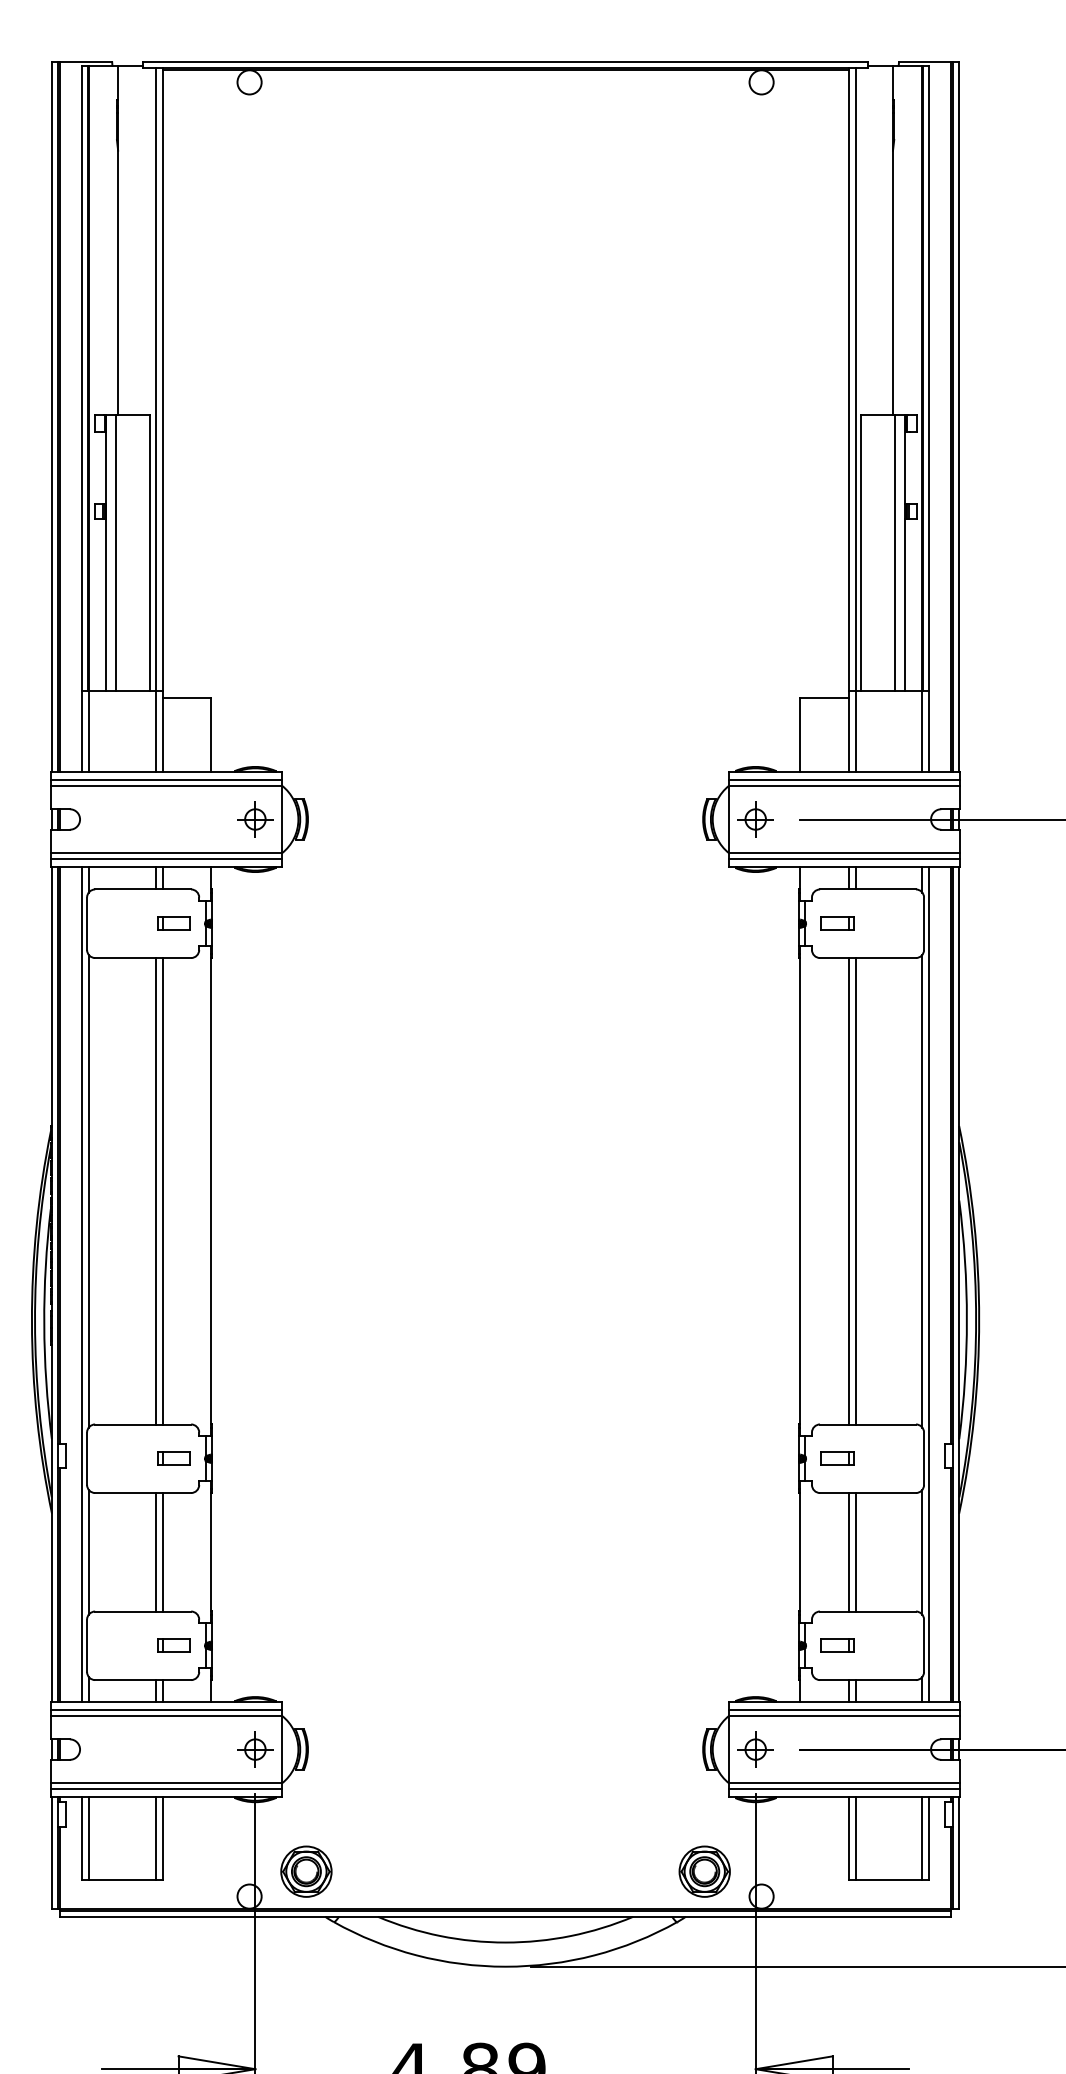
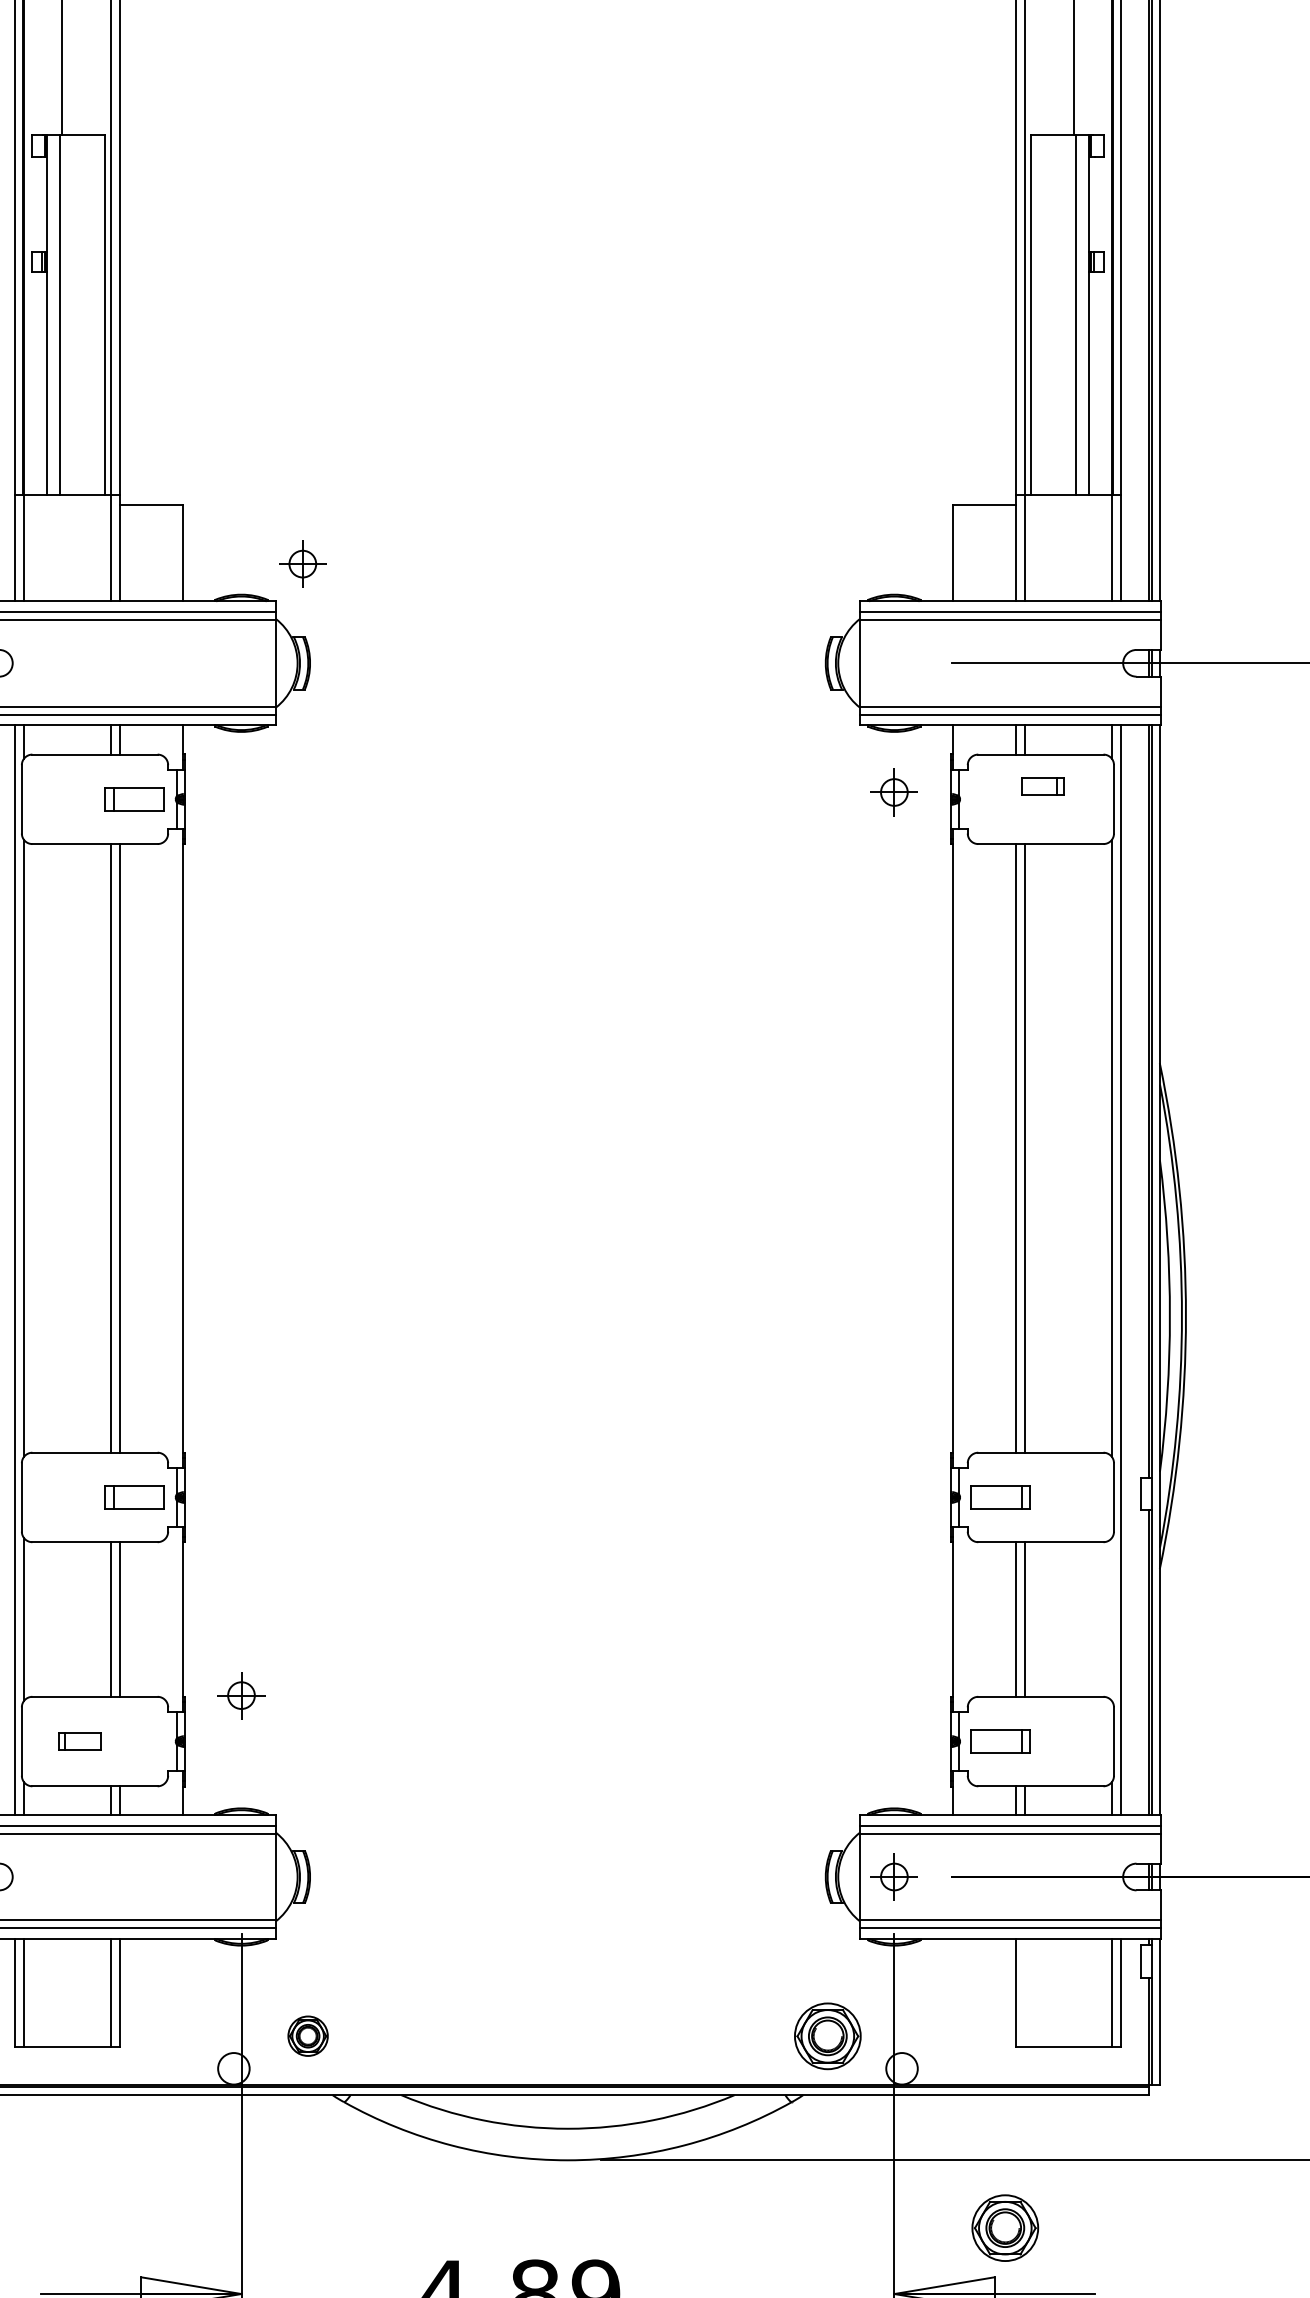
part: (255, 819) -> (302, 564), moved
part: (755, 819) -> (894, 792), moved
part: (173, 923) -> (134, 799), size x1.4
part: (837, 923) -> (1042, 785), moved
part: (173, 1458) -> (134, 1497), size x1.4
part: (837, 1458) -> (1001, 1497), size x1.4
line: (922, 1551) -> (1111, 1618), removed
part: (173, 1645) -> (79, 1741), moved
part: (837, 1645) -> (1001, 1741), size x1.4
part: (255, 1749) -> (241, 1695), moved
line: (855, 1838) -> (1024, 1992), removed
part: (306, 1871) -> (308, 2036), size x0.6
part: (840, 2018) -> (1004, 2227), added

